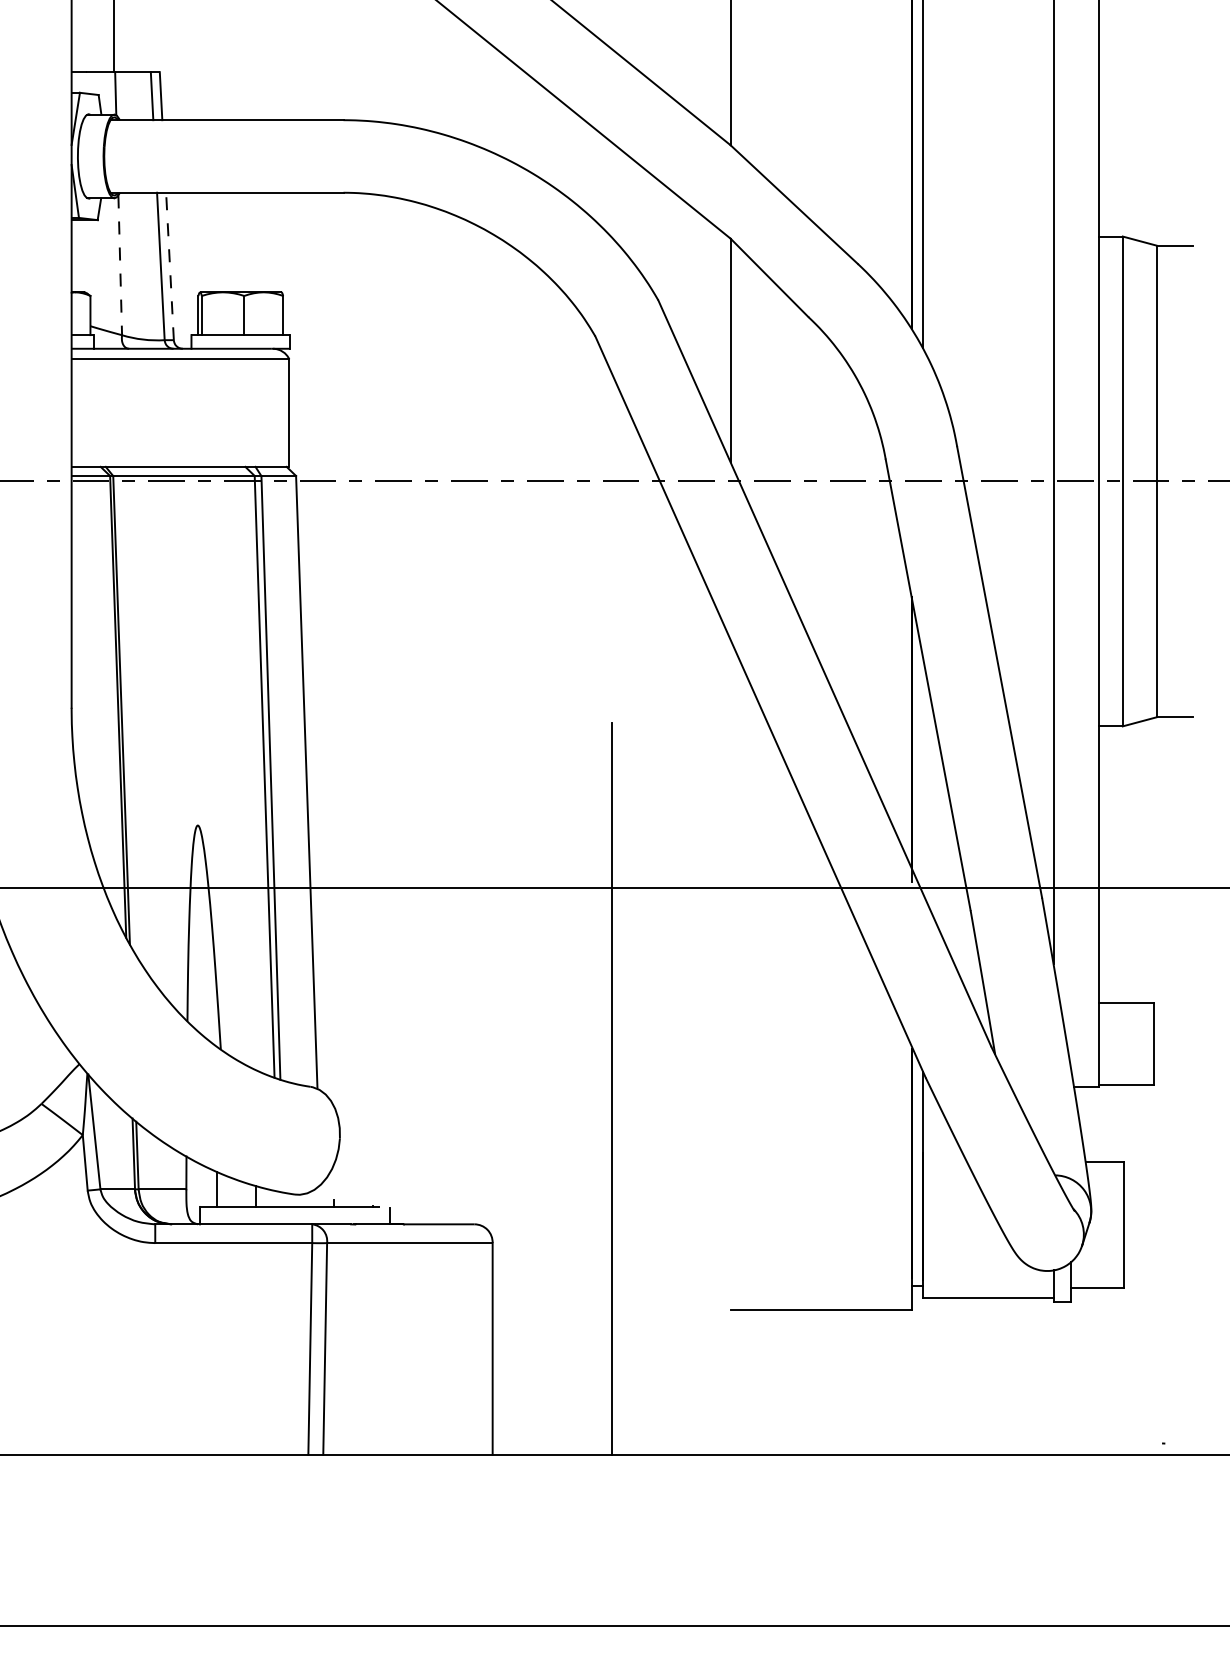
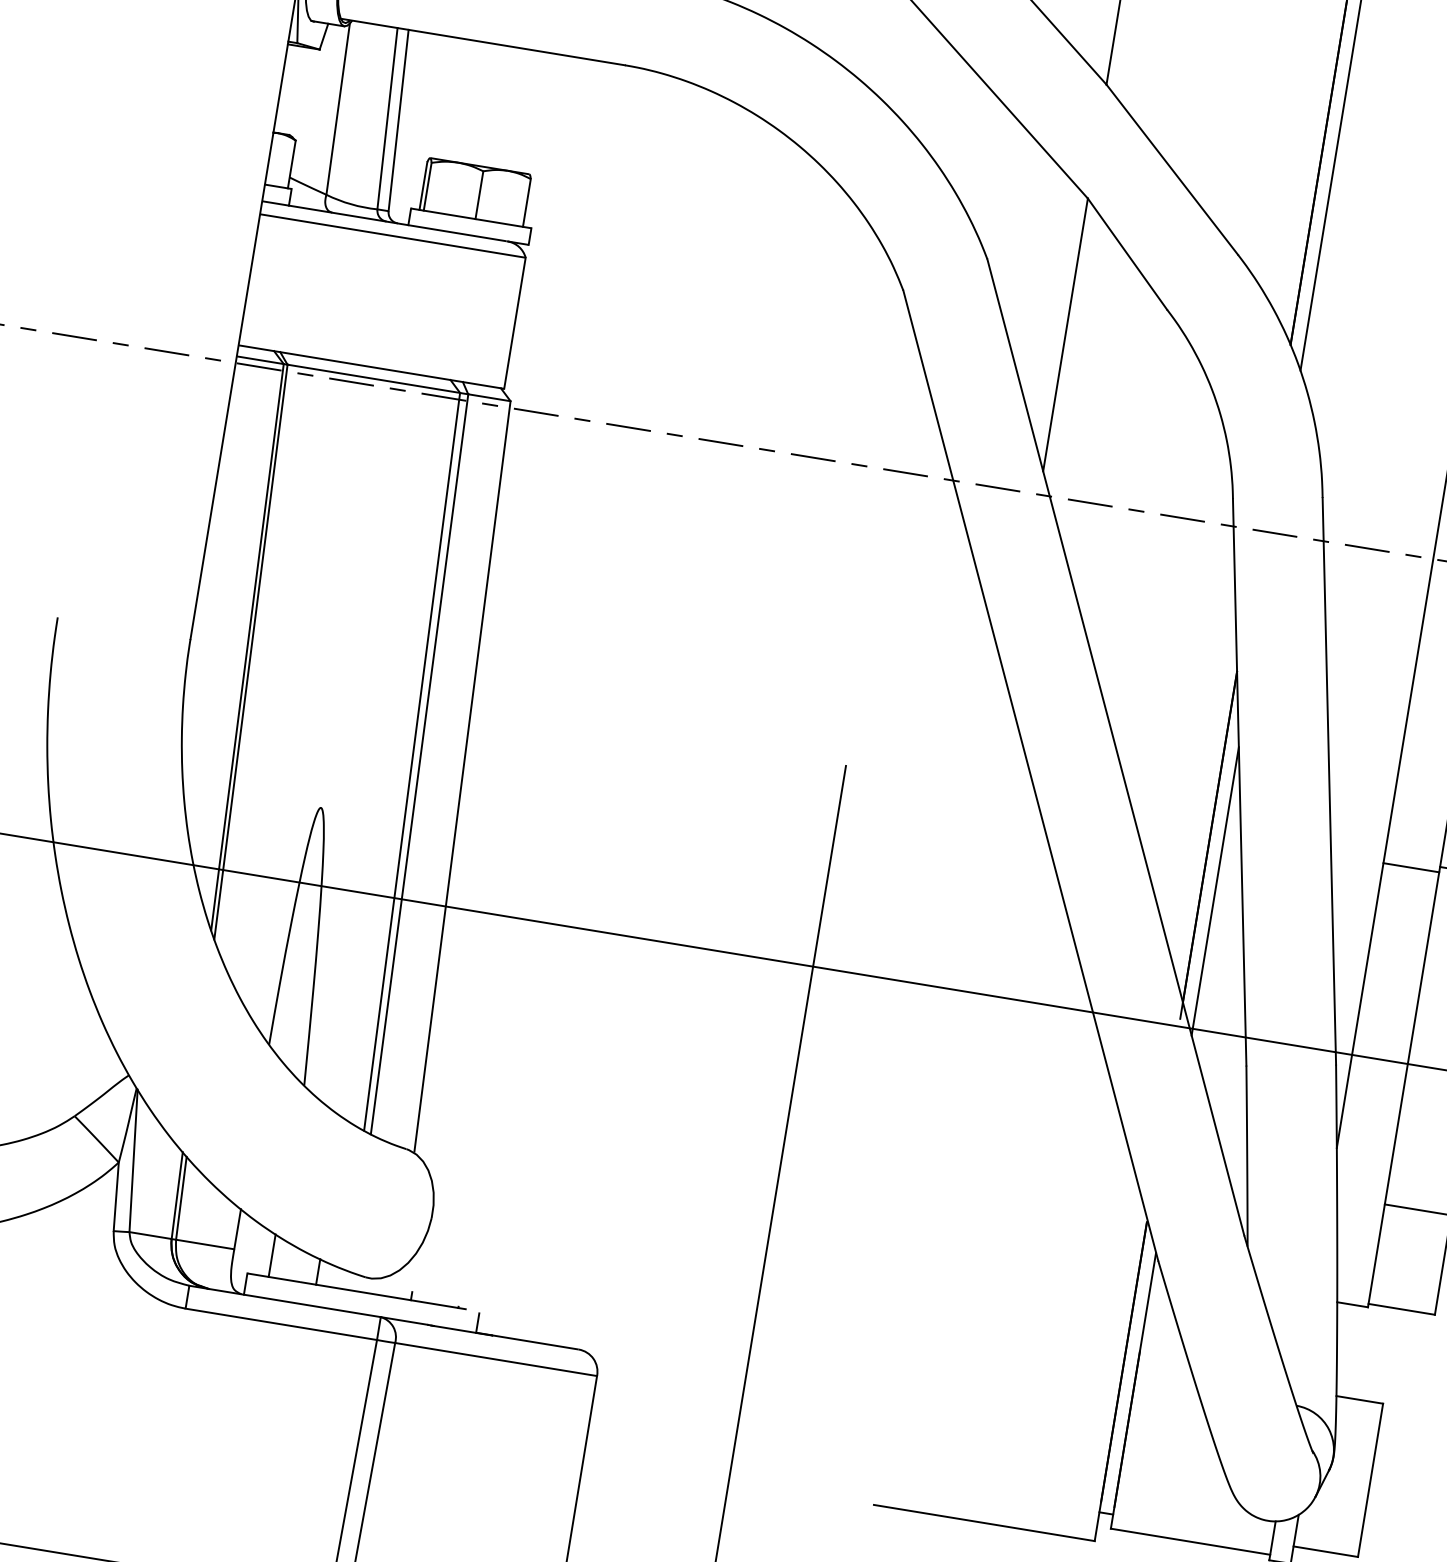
line: (120, 265) -> (338, 109), dashed -> solid
line: (170, 266) -> (399, 120), dashed -> solid
line: (1076, 730) -> (1411, 867), added
line: (922, 775) -> (1214, 891), added

